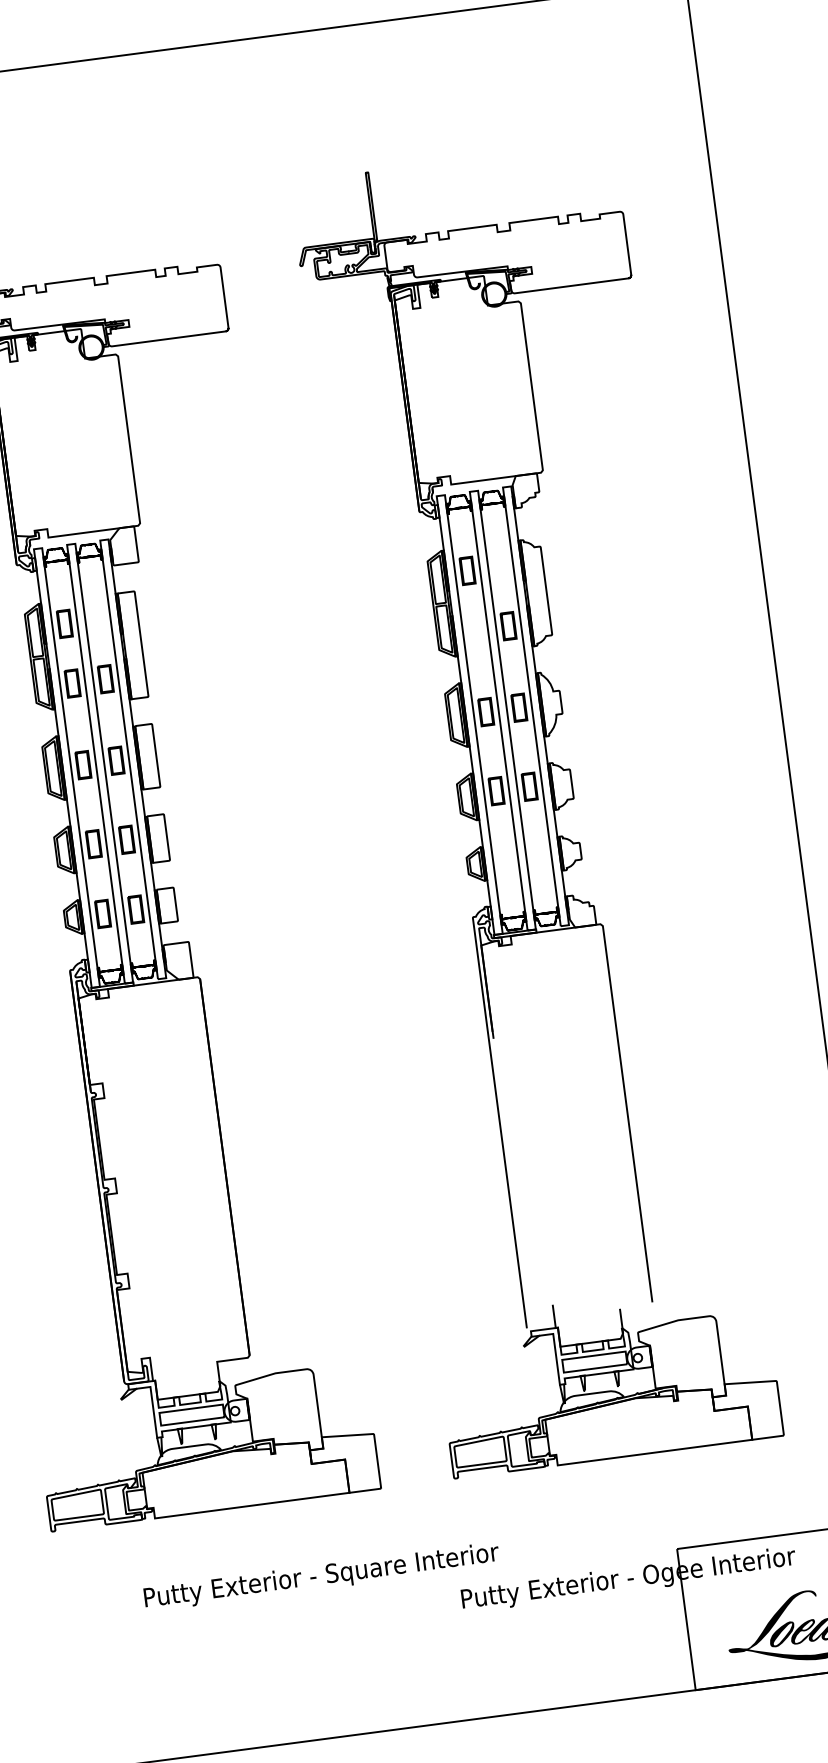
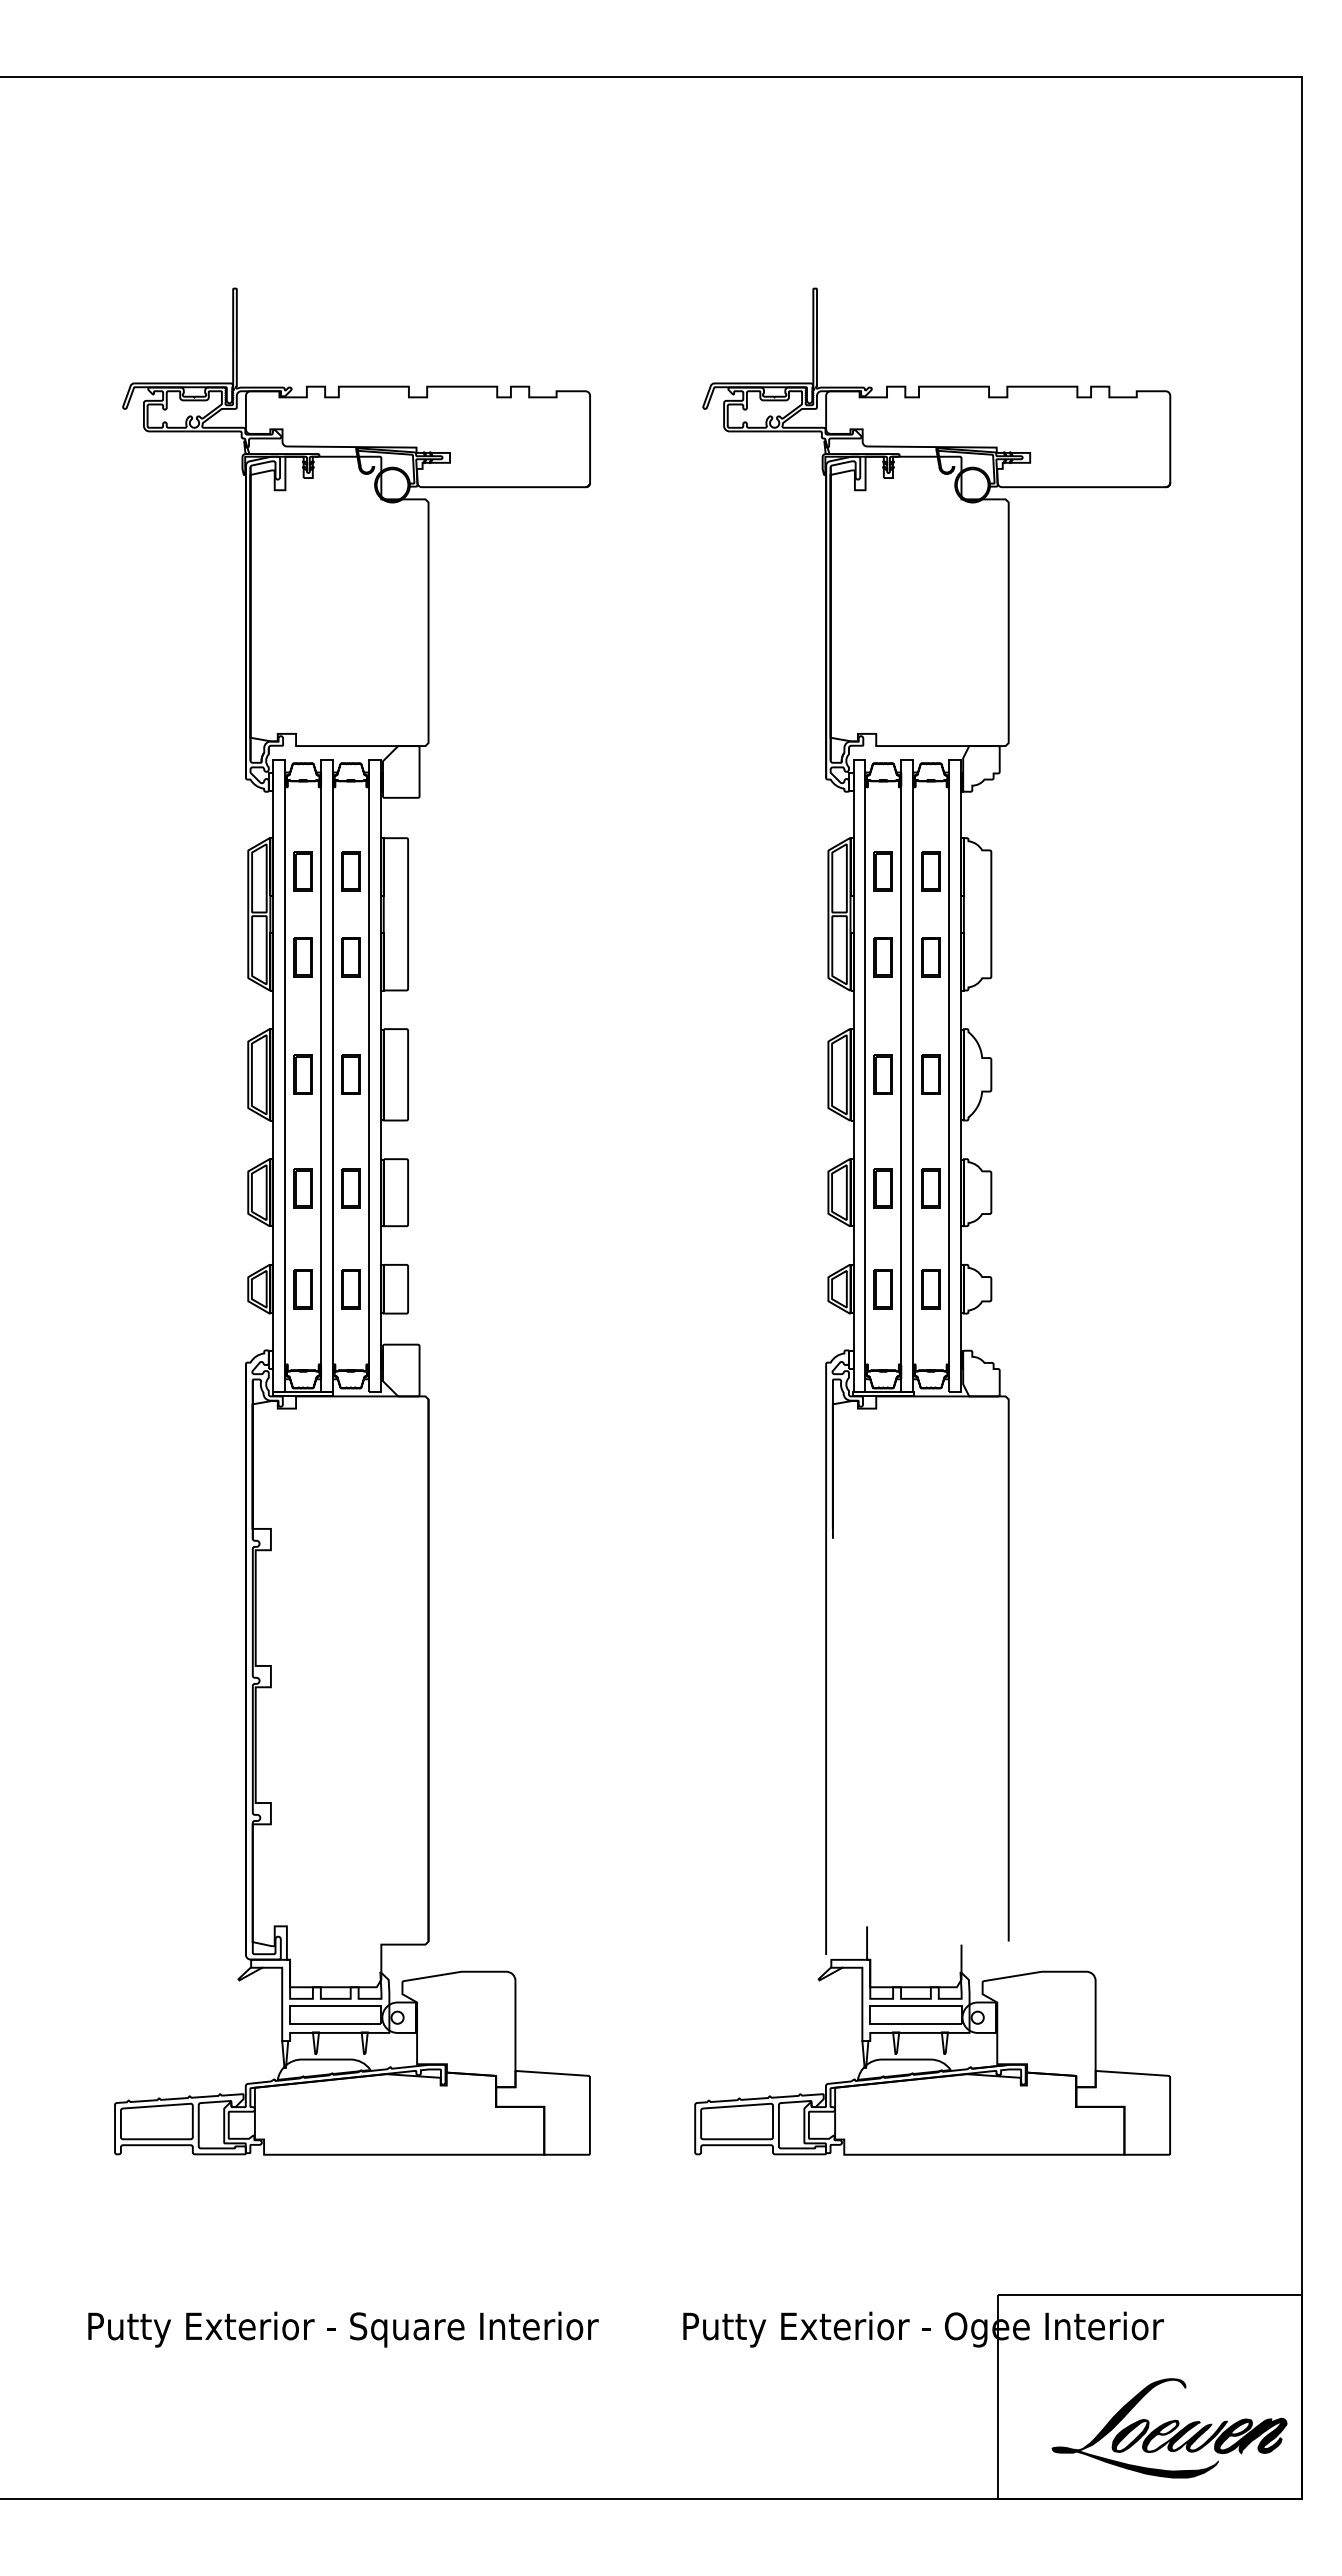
part: (500, 566) -> (930, 871), added
part: (97, 619) -> (350, 871), added
part: (474, 630) -> (882, 957), added
part: (538, 856) -> (930, 1289), added
part: (505, 861) -> (882, 1289), added
text: (321, 1576) -> (343, 2329), moved

